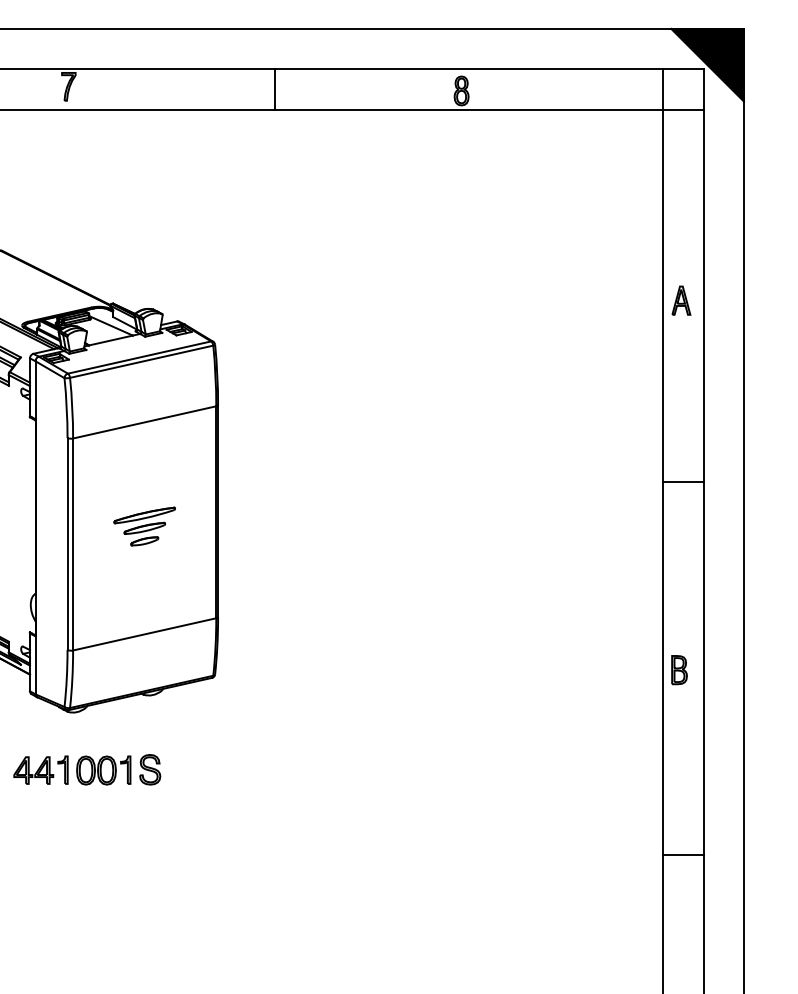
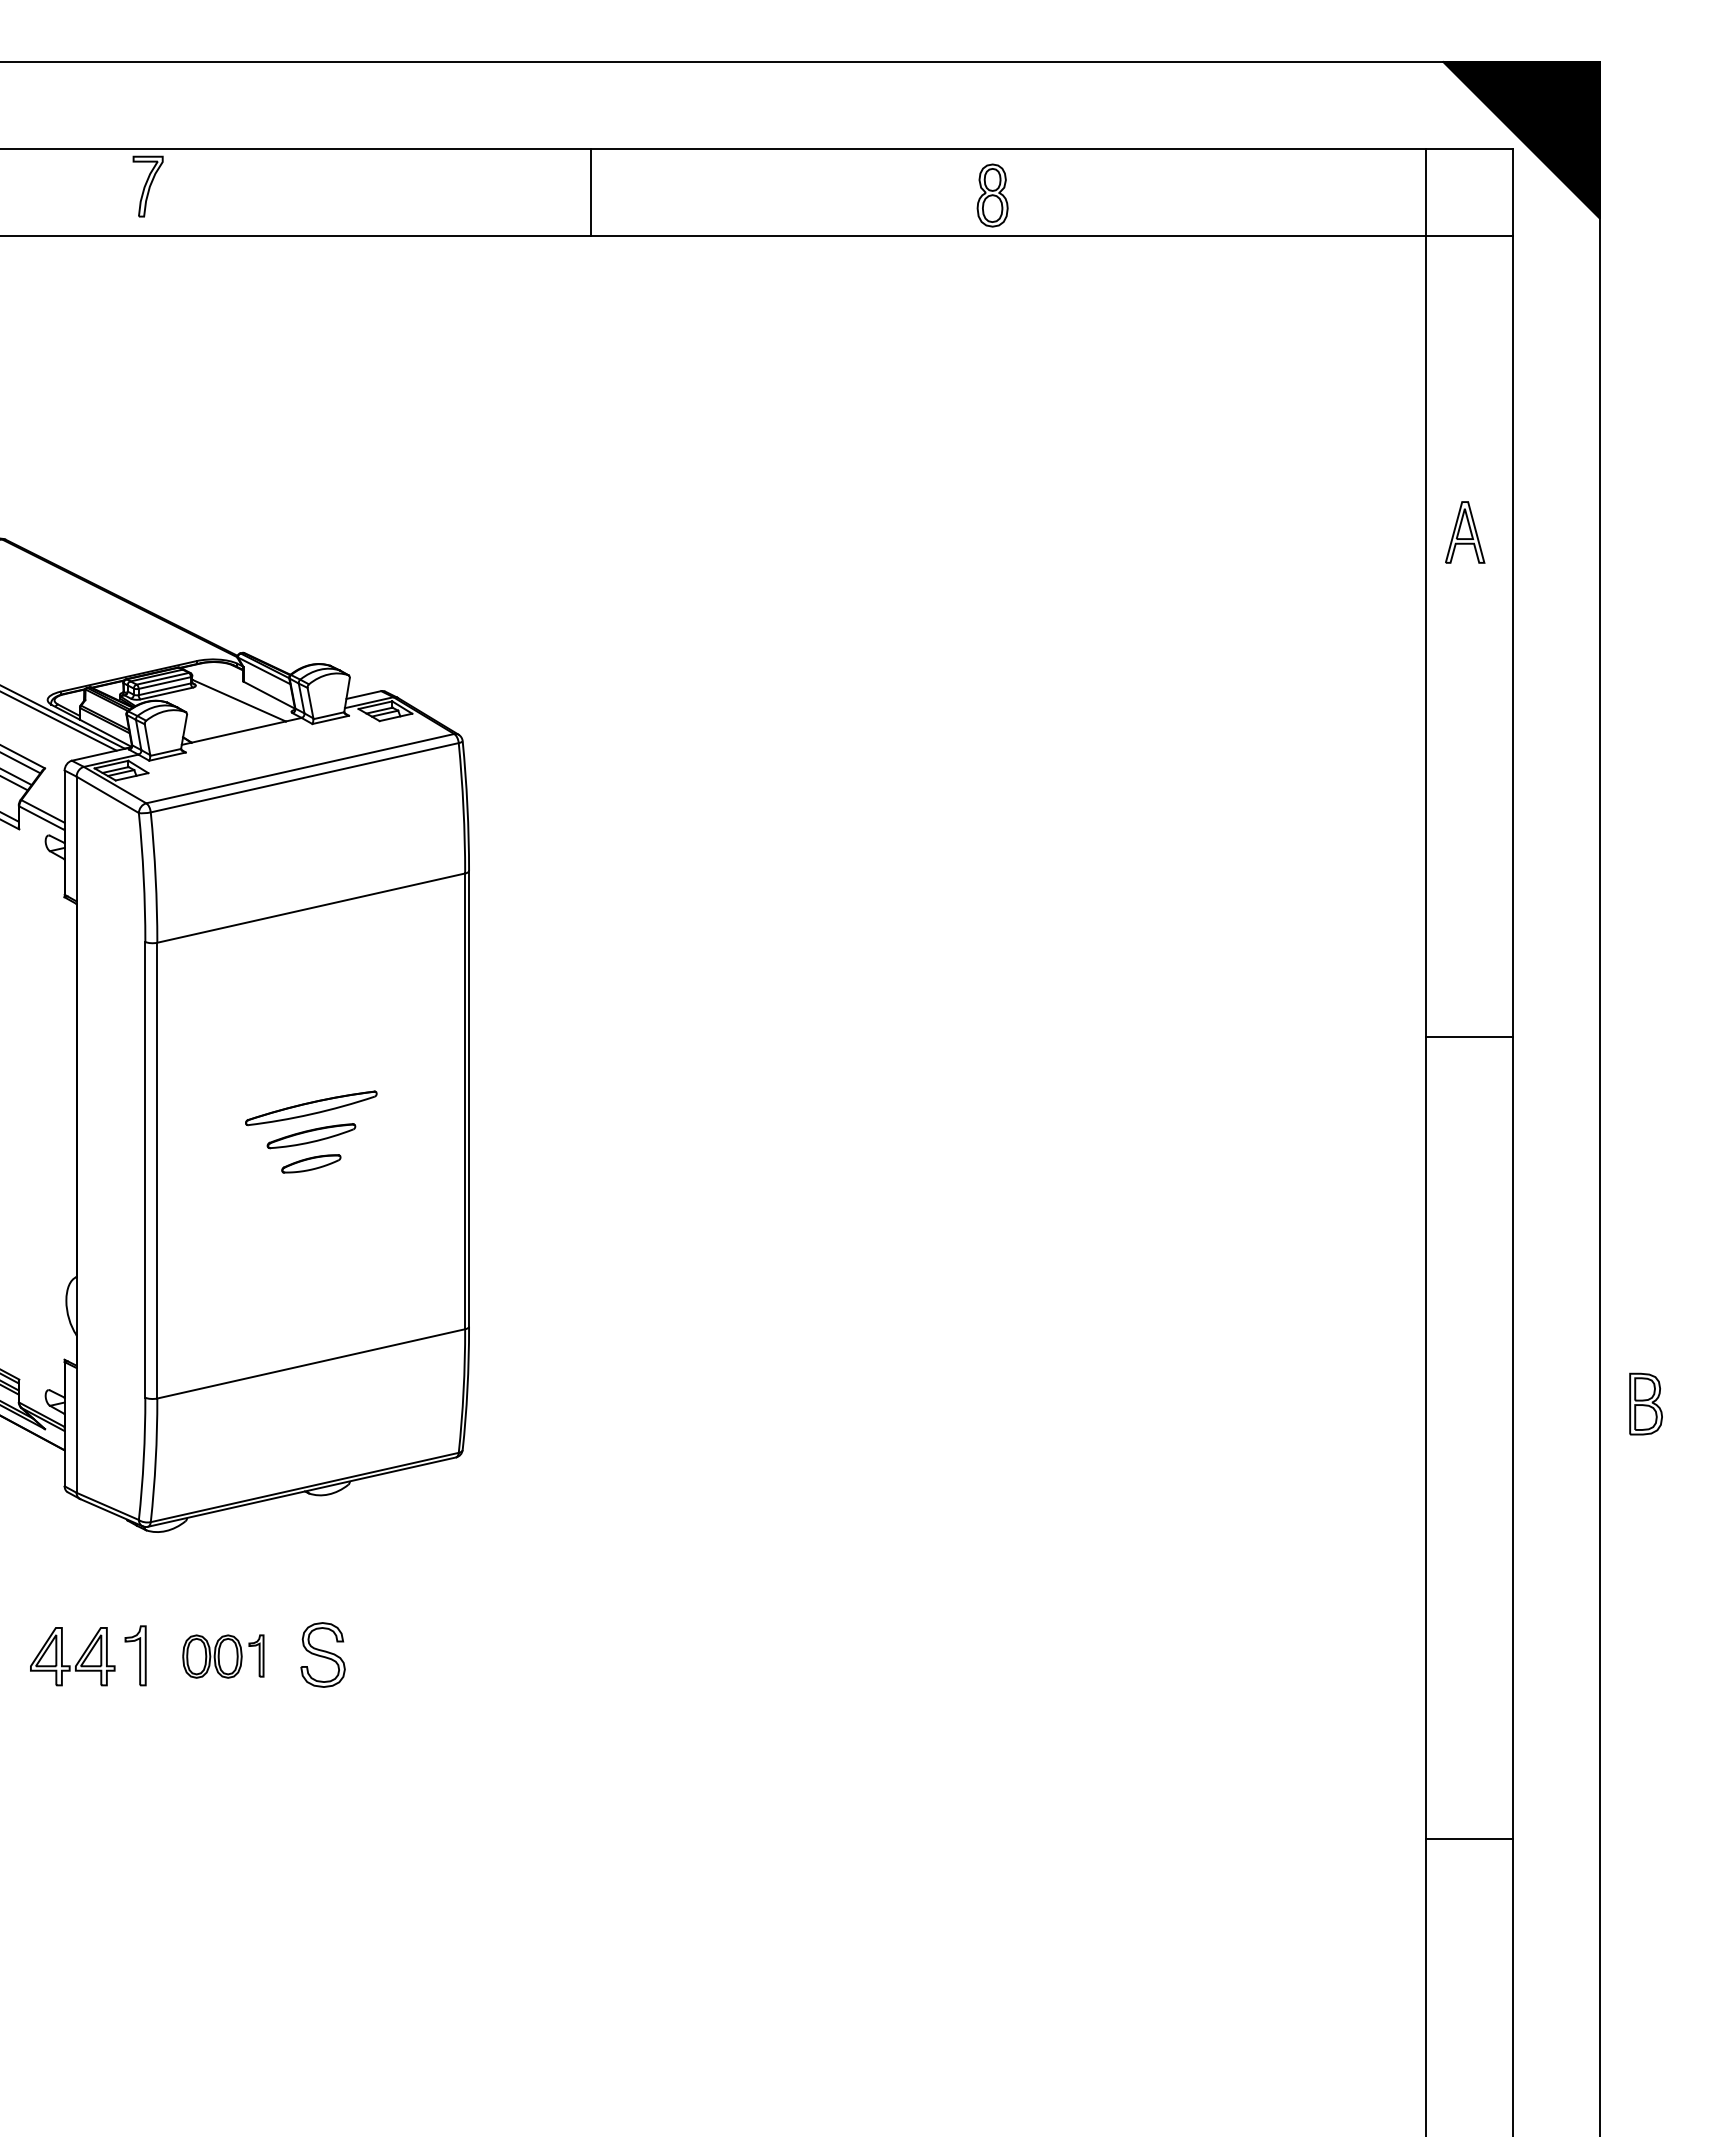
part: (681, 300) -> (1465, 532), moved
part: (679, 670) -> (1645, 1404), moved
part: (103, 770) -> (222, 1656), size x0.7

